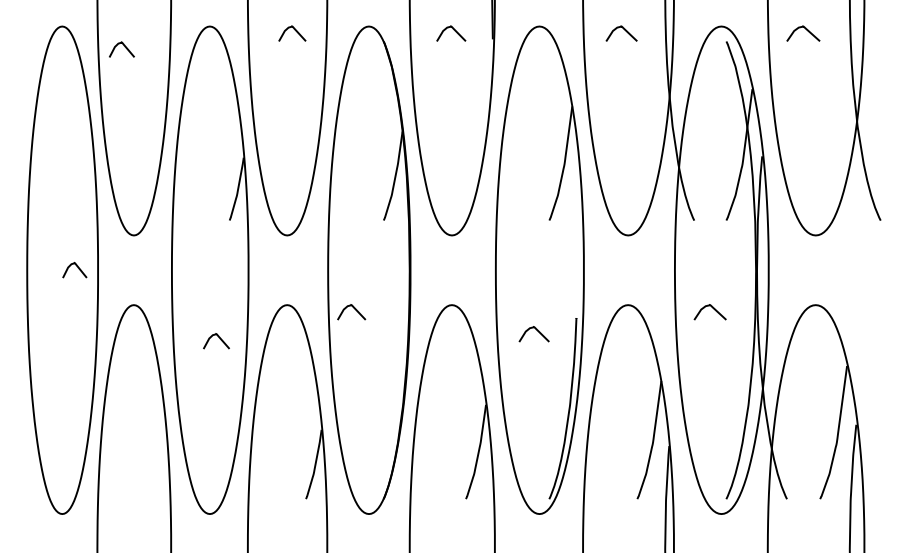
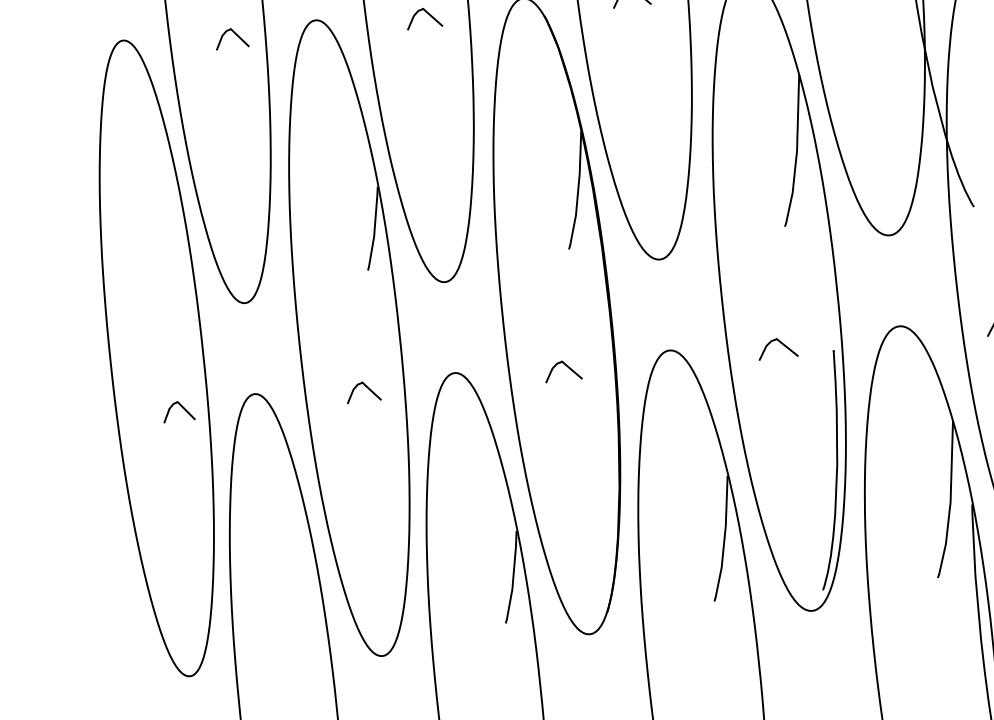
curve: (124, 47) -> (234, 35), moved
curve: (78, 269) -> (183, 409), moved
curve: (354, 309) -> (566, 367), moved
curve: (536, 330) -> (780, 343), moved
curve: (220, 340) -> (368, 390), moved

